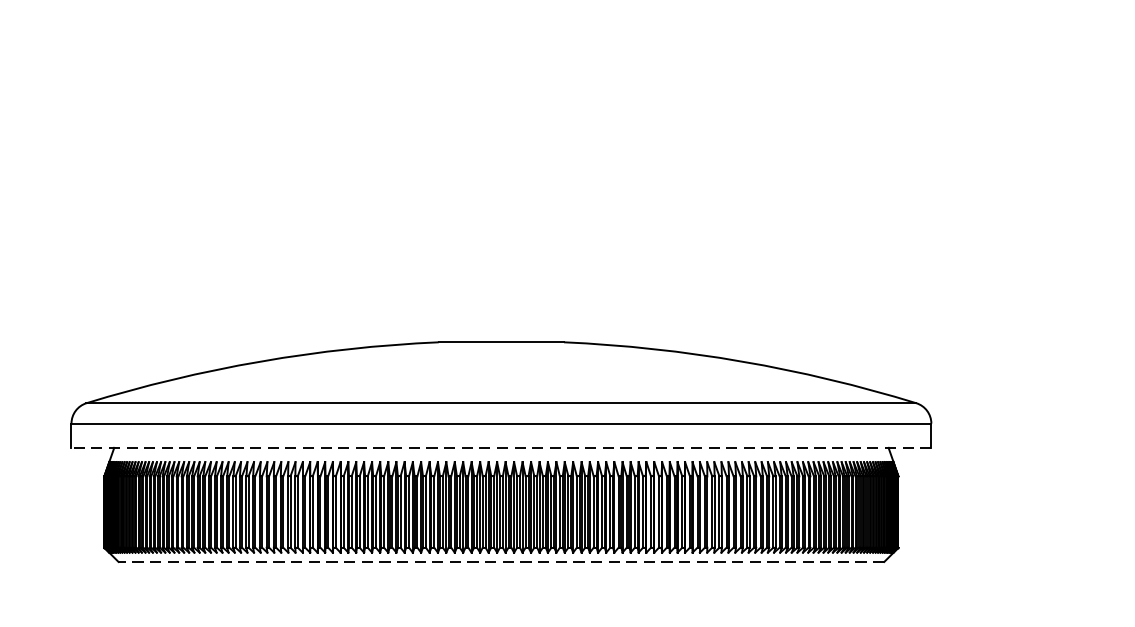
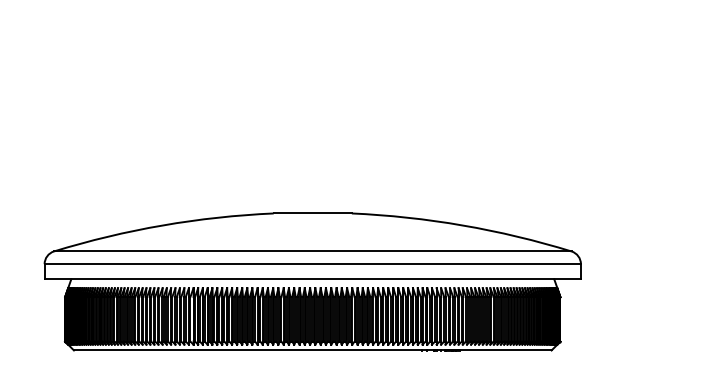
line: (500, 448) -> (312, 279), dashed -> solid
line: (500, 562) -> (312, 350), dashed -> solid

